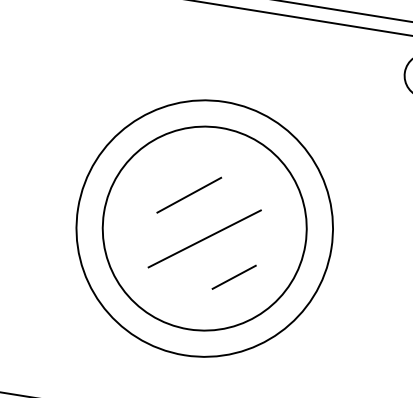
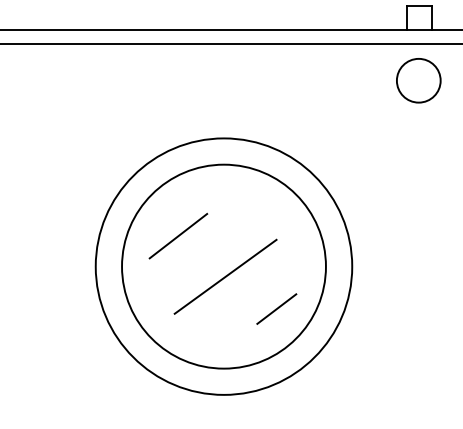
line: (189, 194) -> (178, 235), moved
line: (234, 276) -> (276, 308), moved

